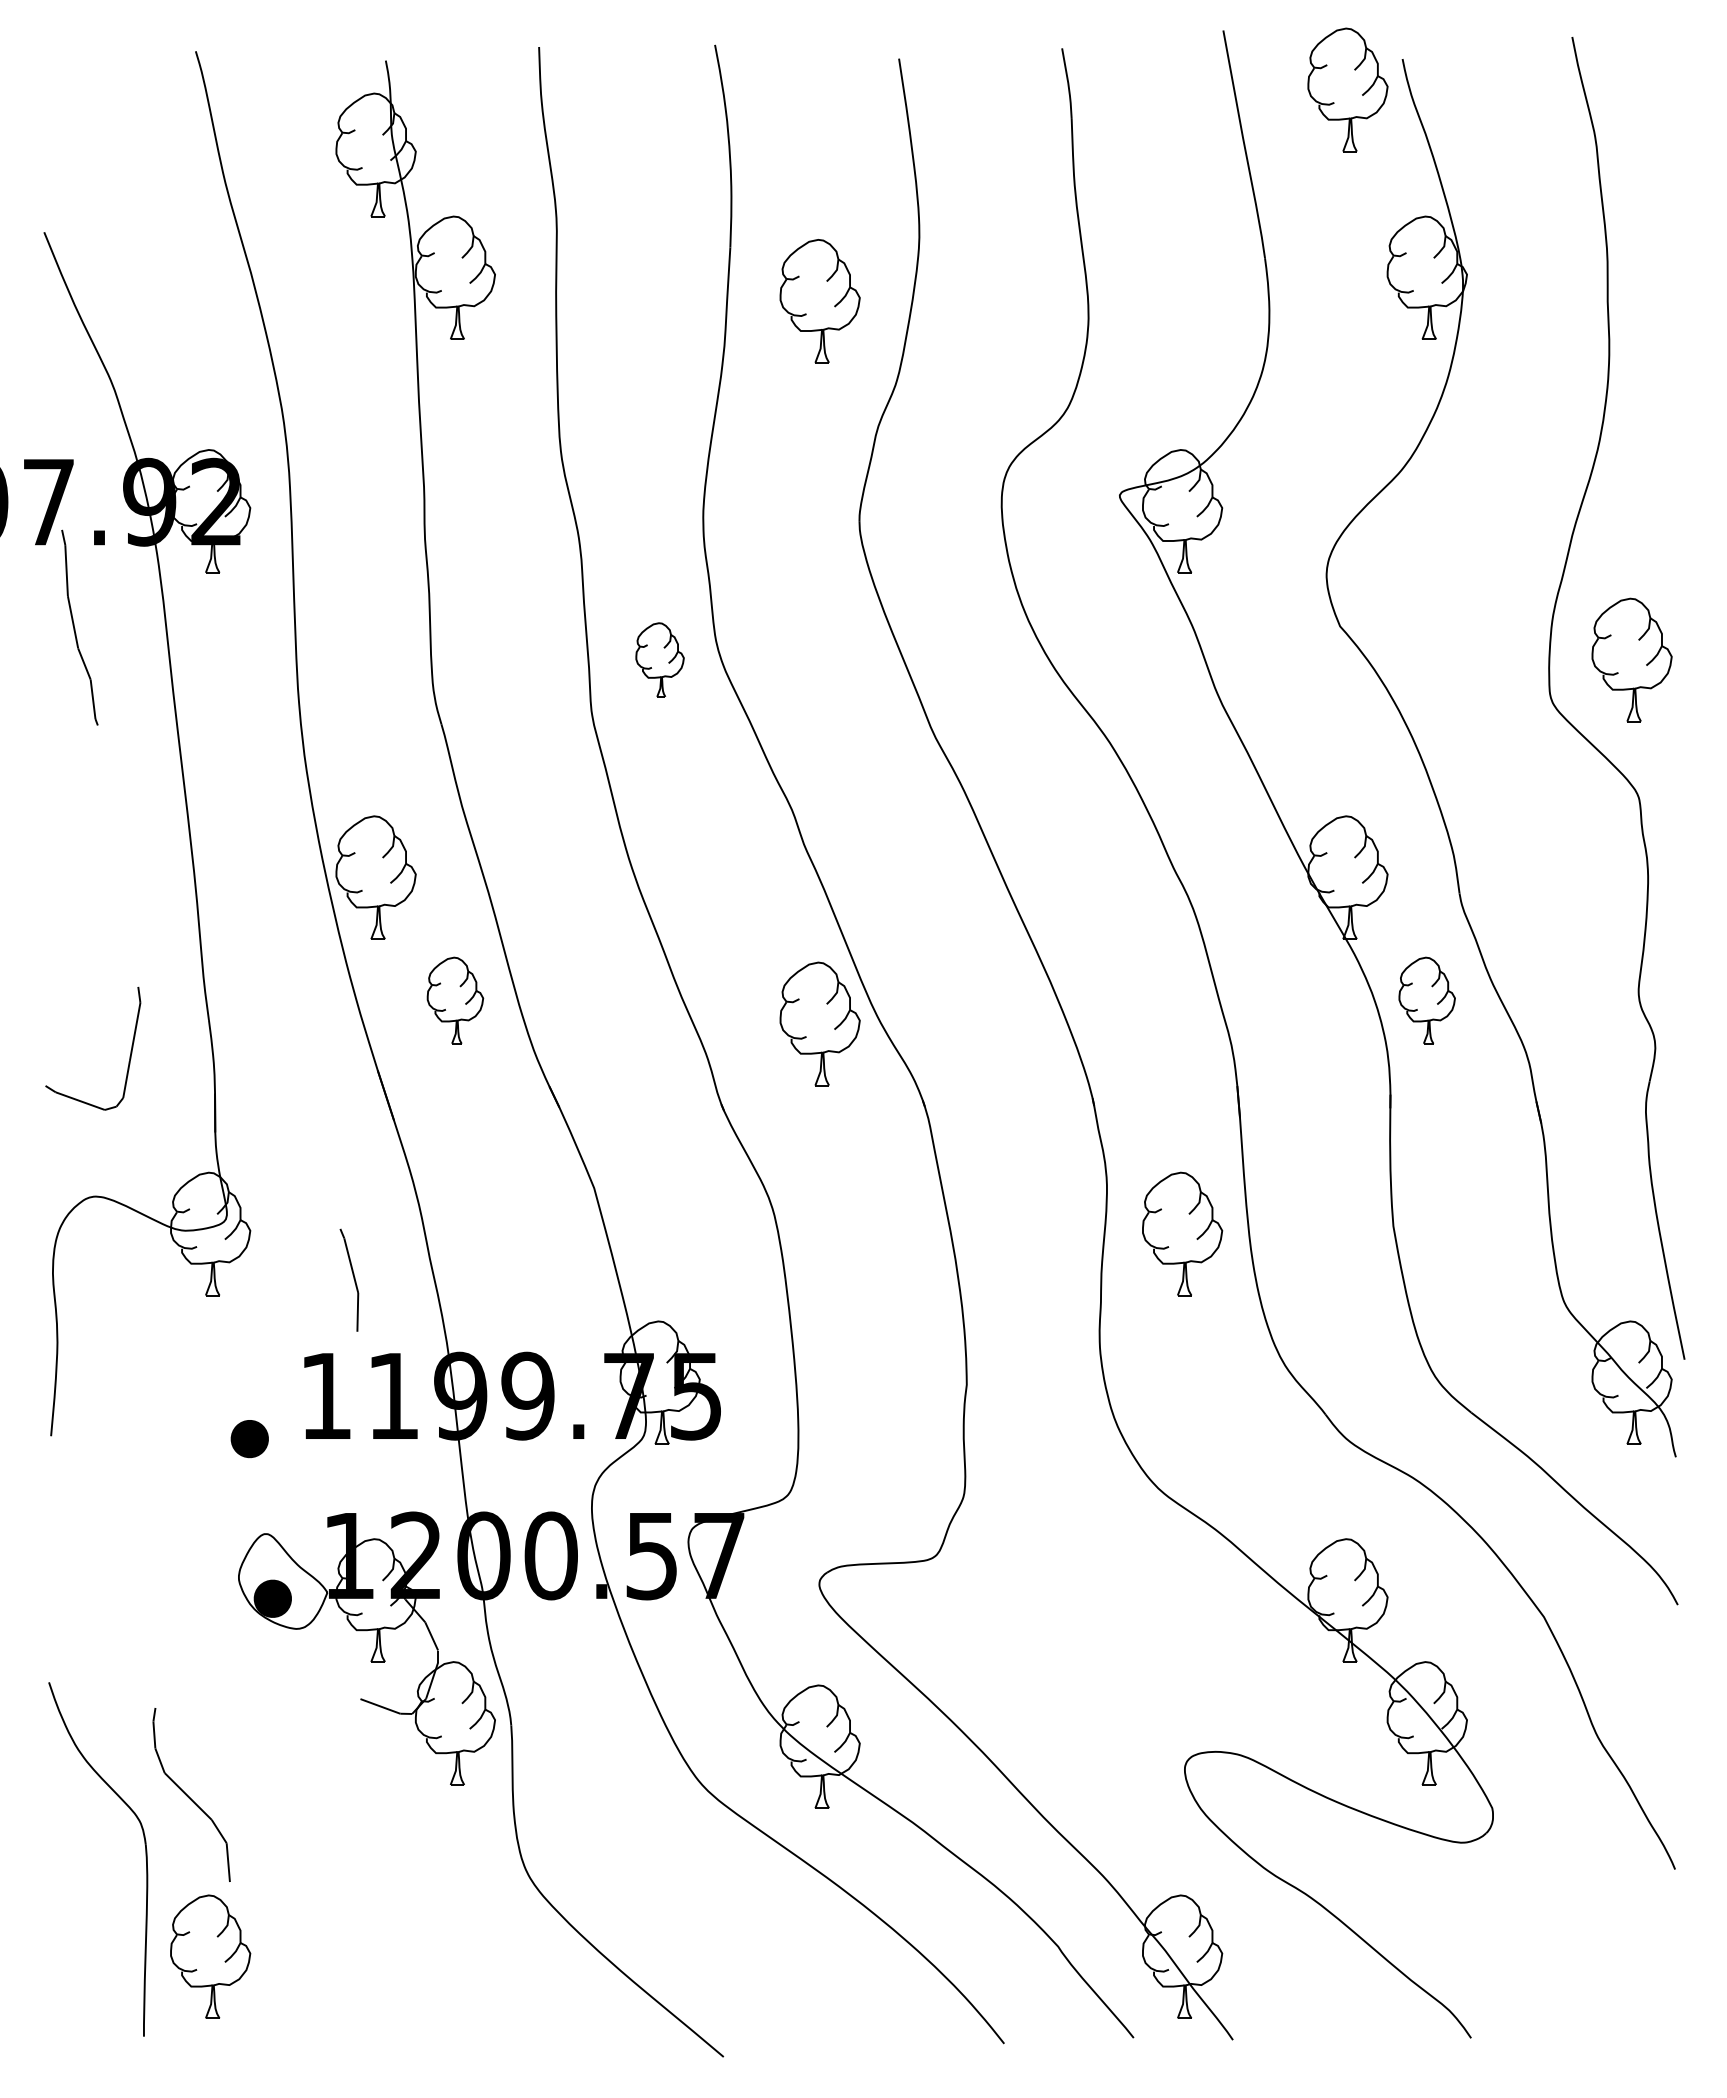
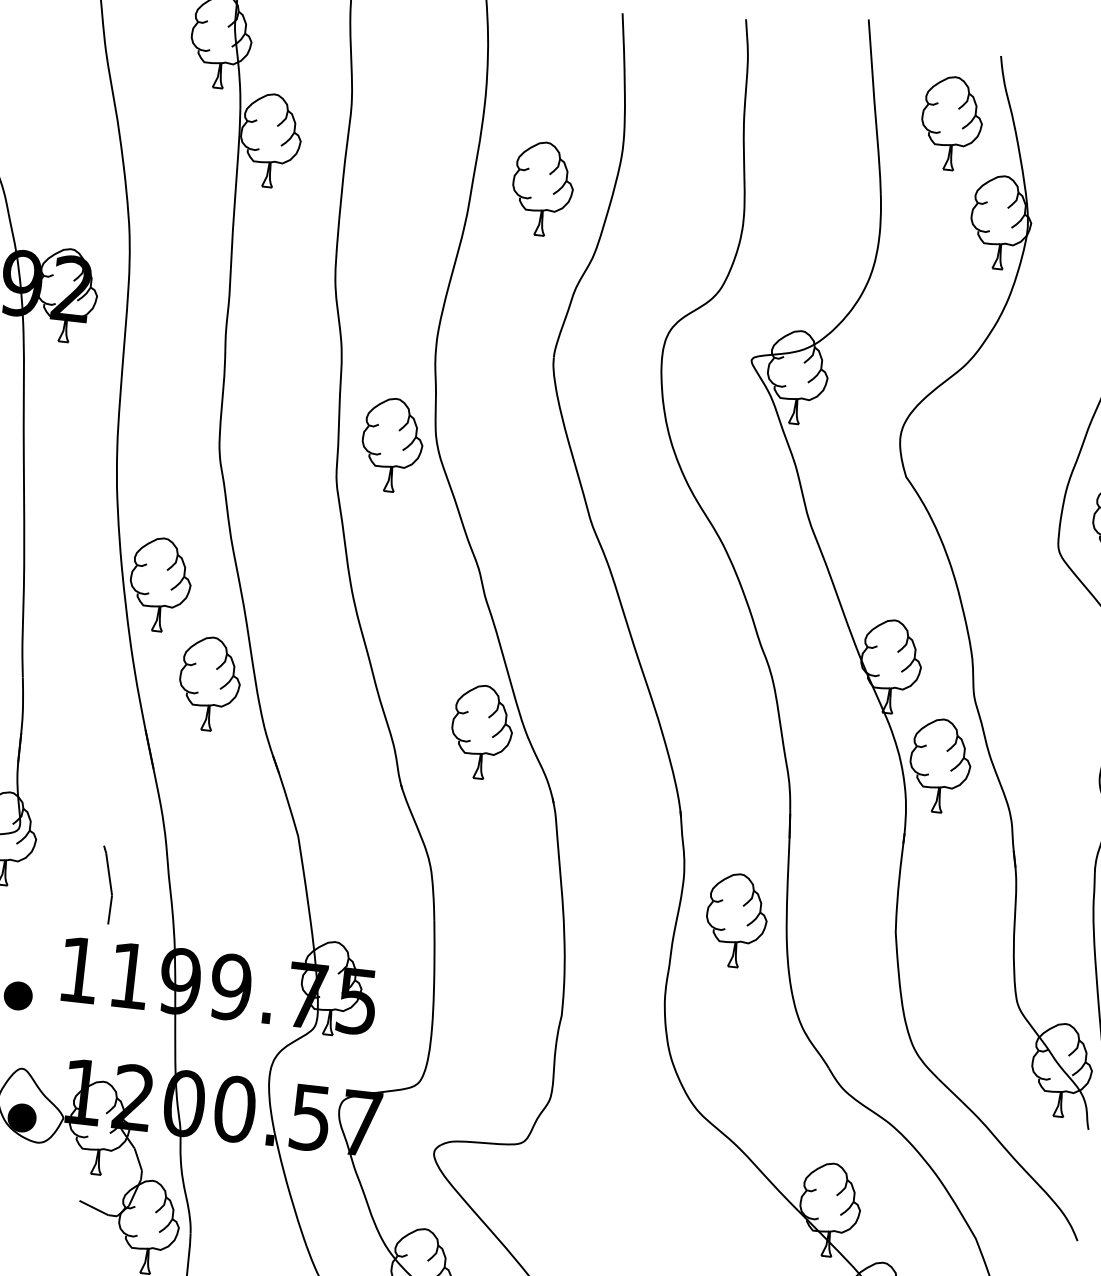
part: (1347, 89) -> (951, 123), moved
part: (659, 659) -> (391, 444), size x1.67
part: (455, 1000) -> (209, 683), size x1.43
part: (1426, 1000) -> (939, 765), size x1.43

